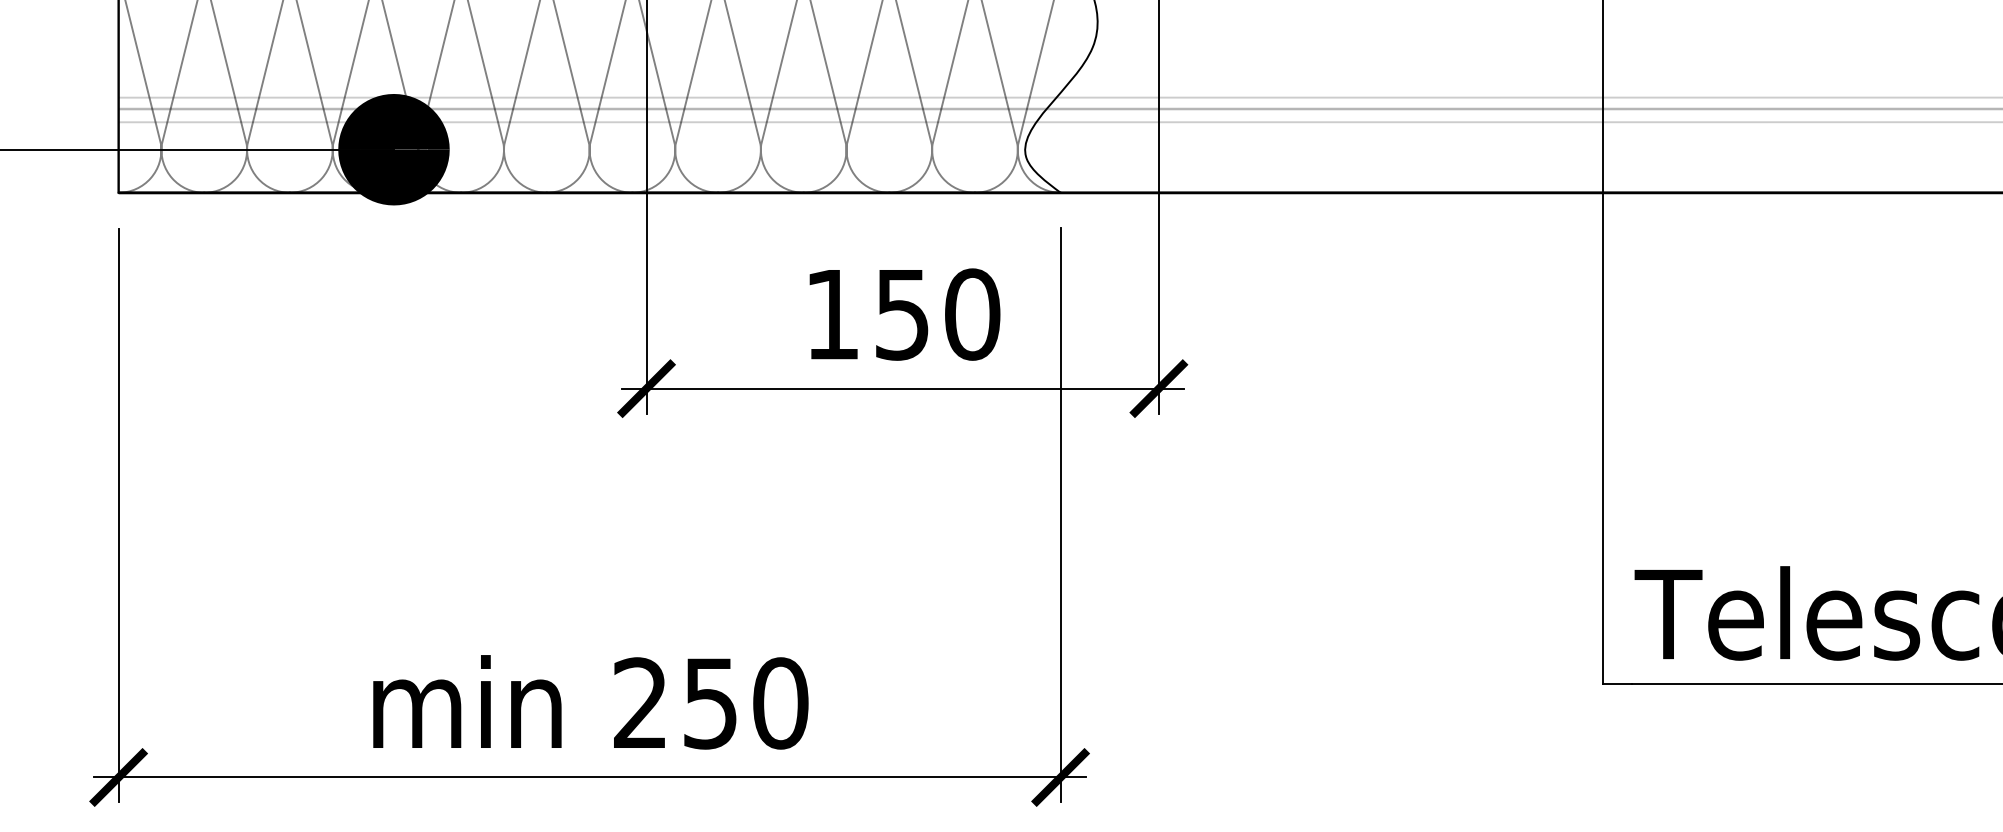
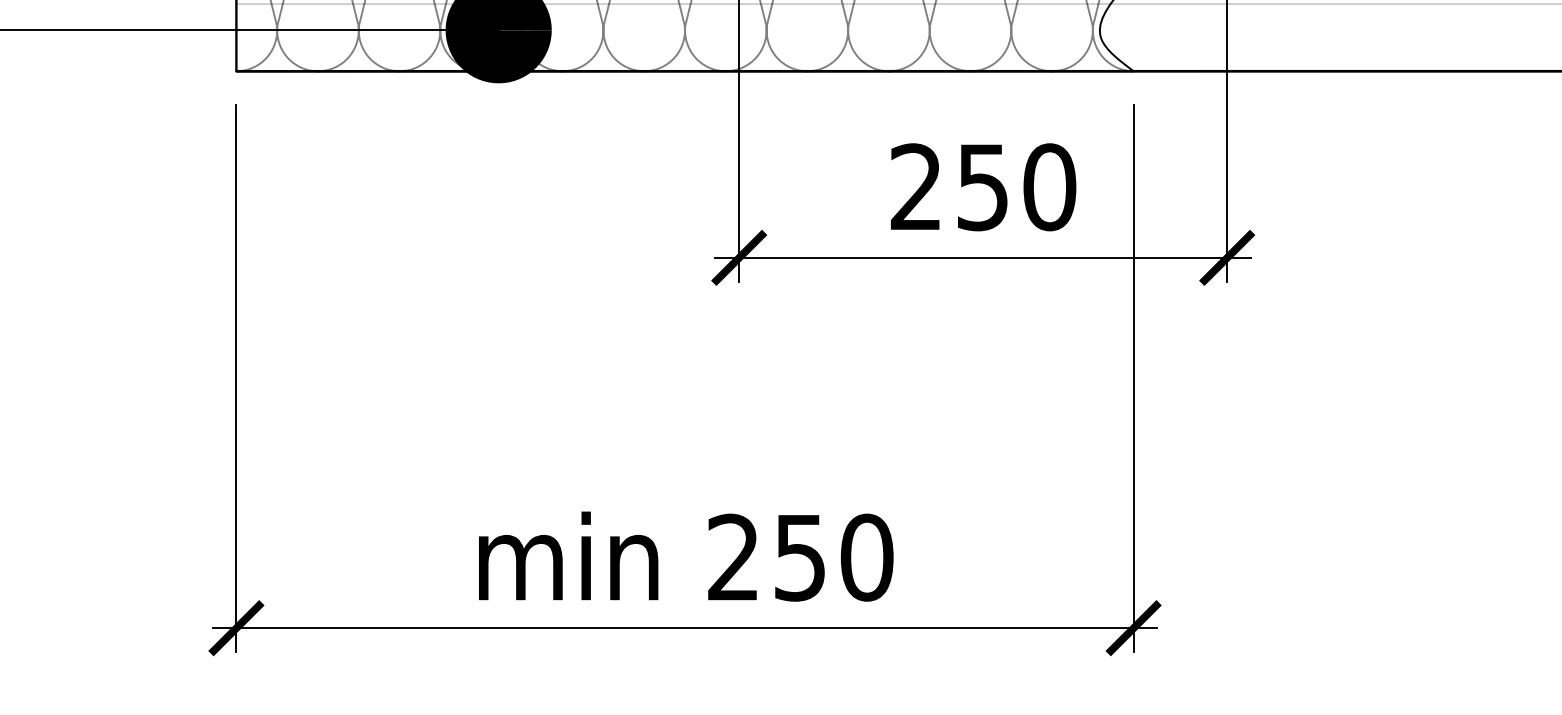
text: (831, 313) -> (915, 186), 150 -> 250

